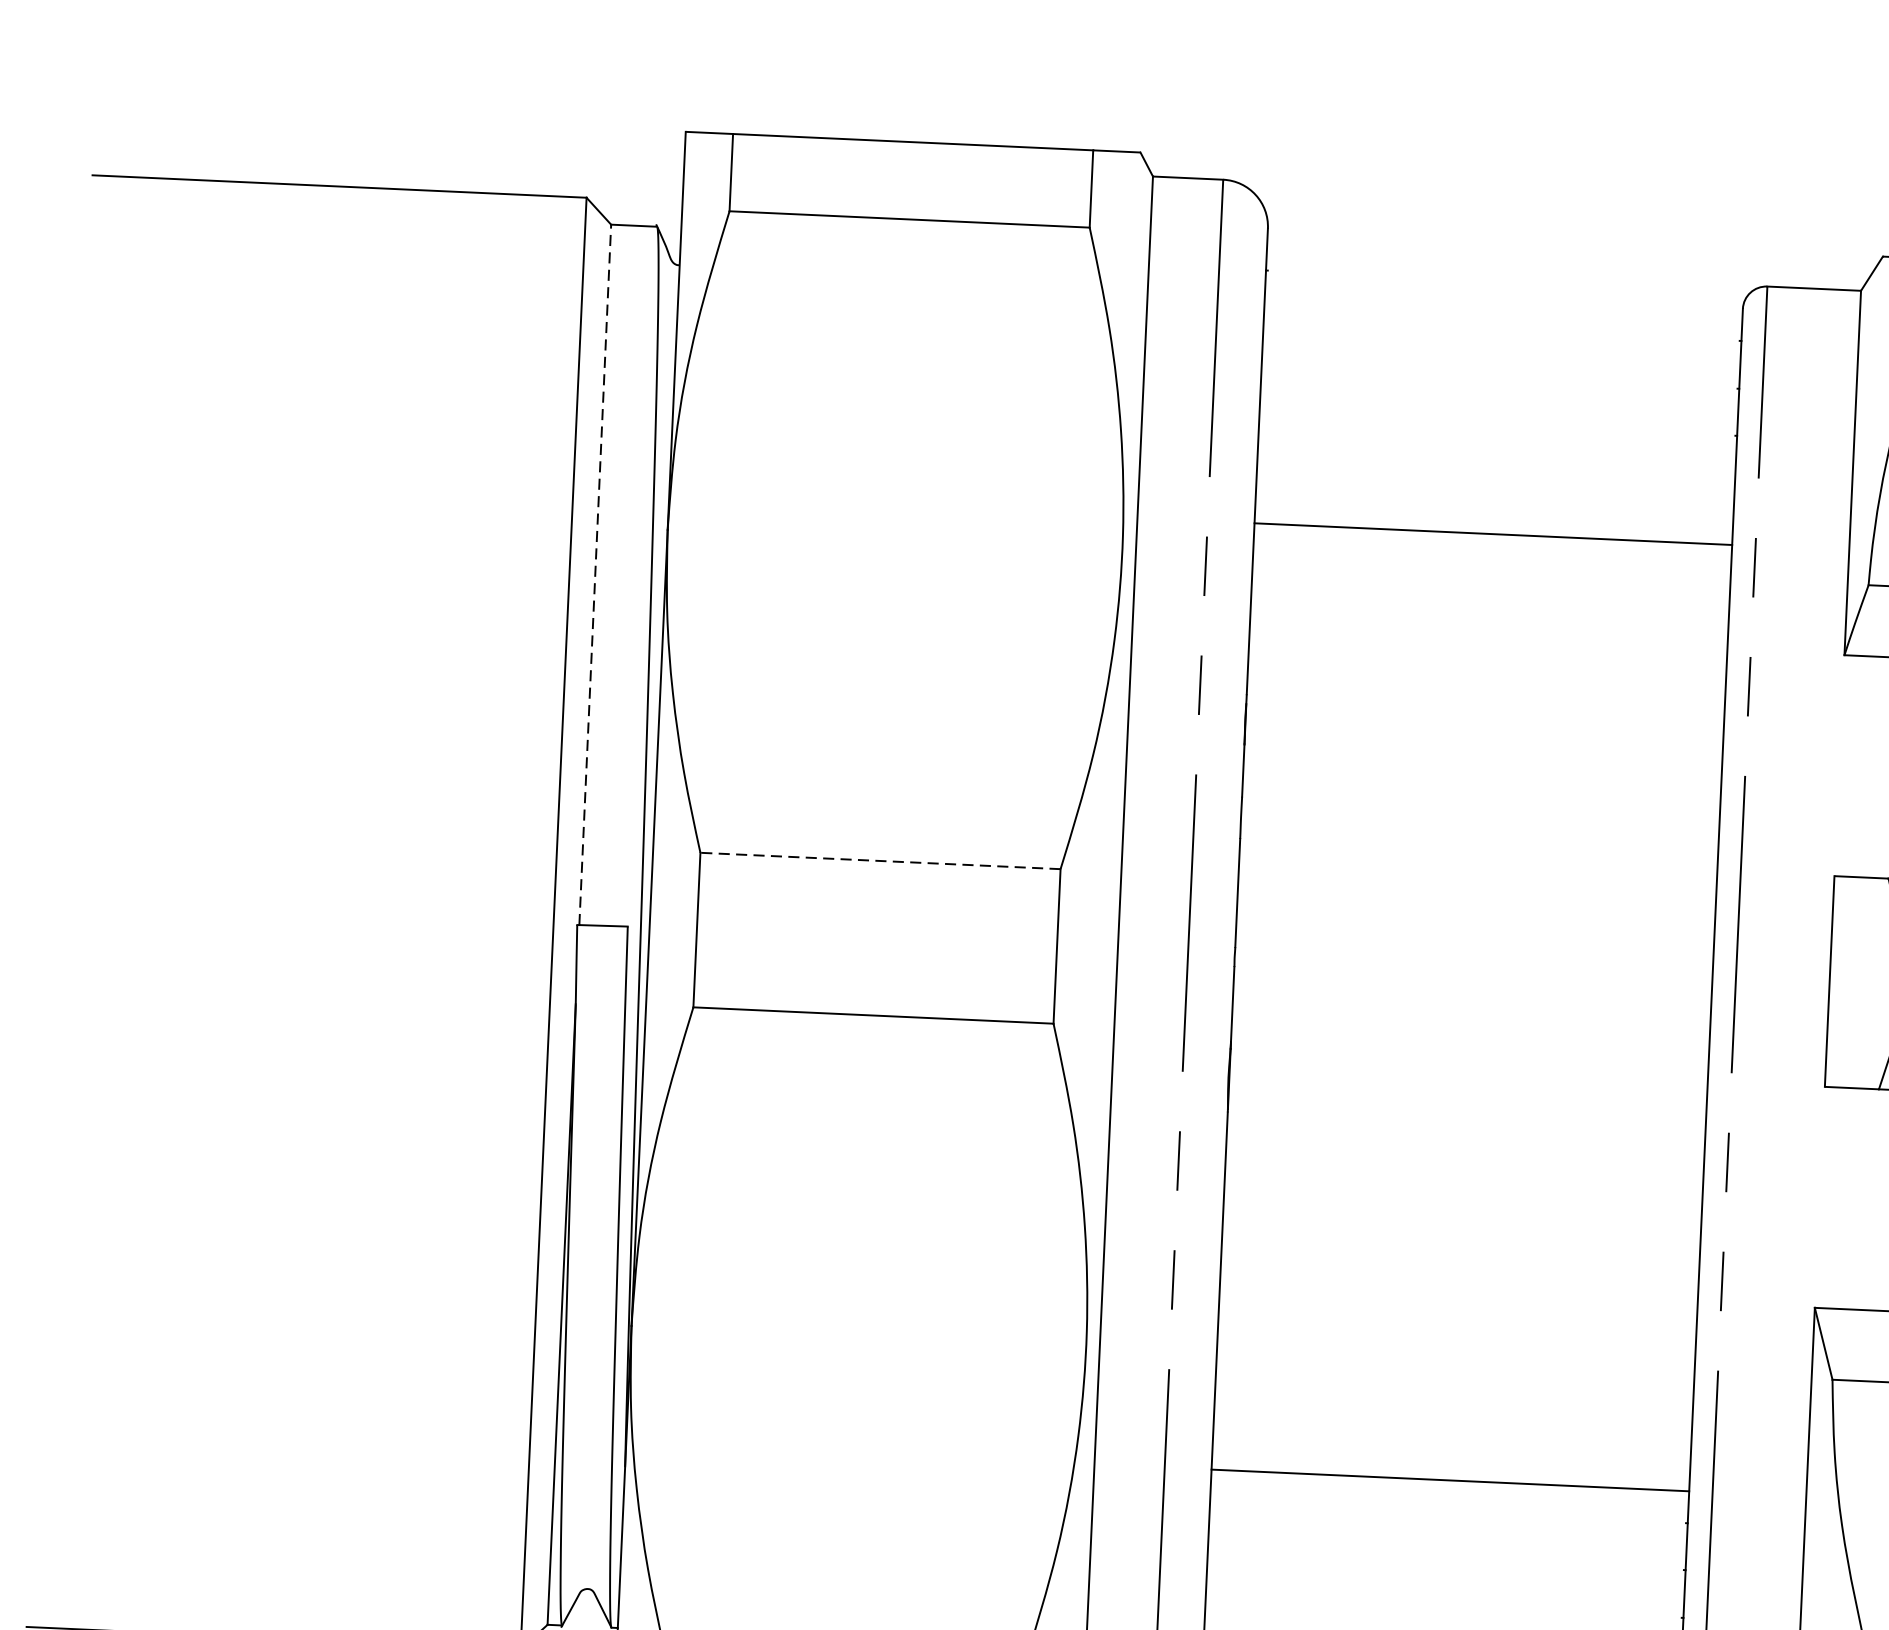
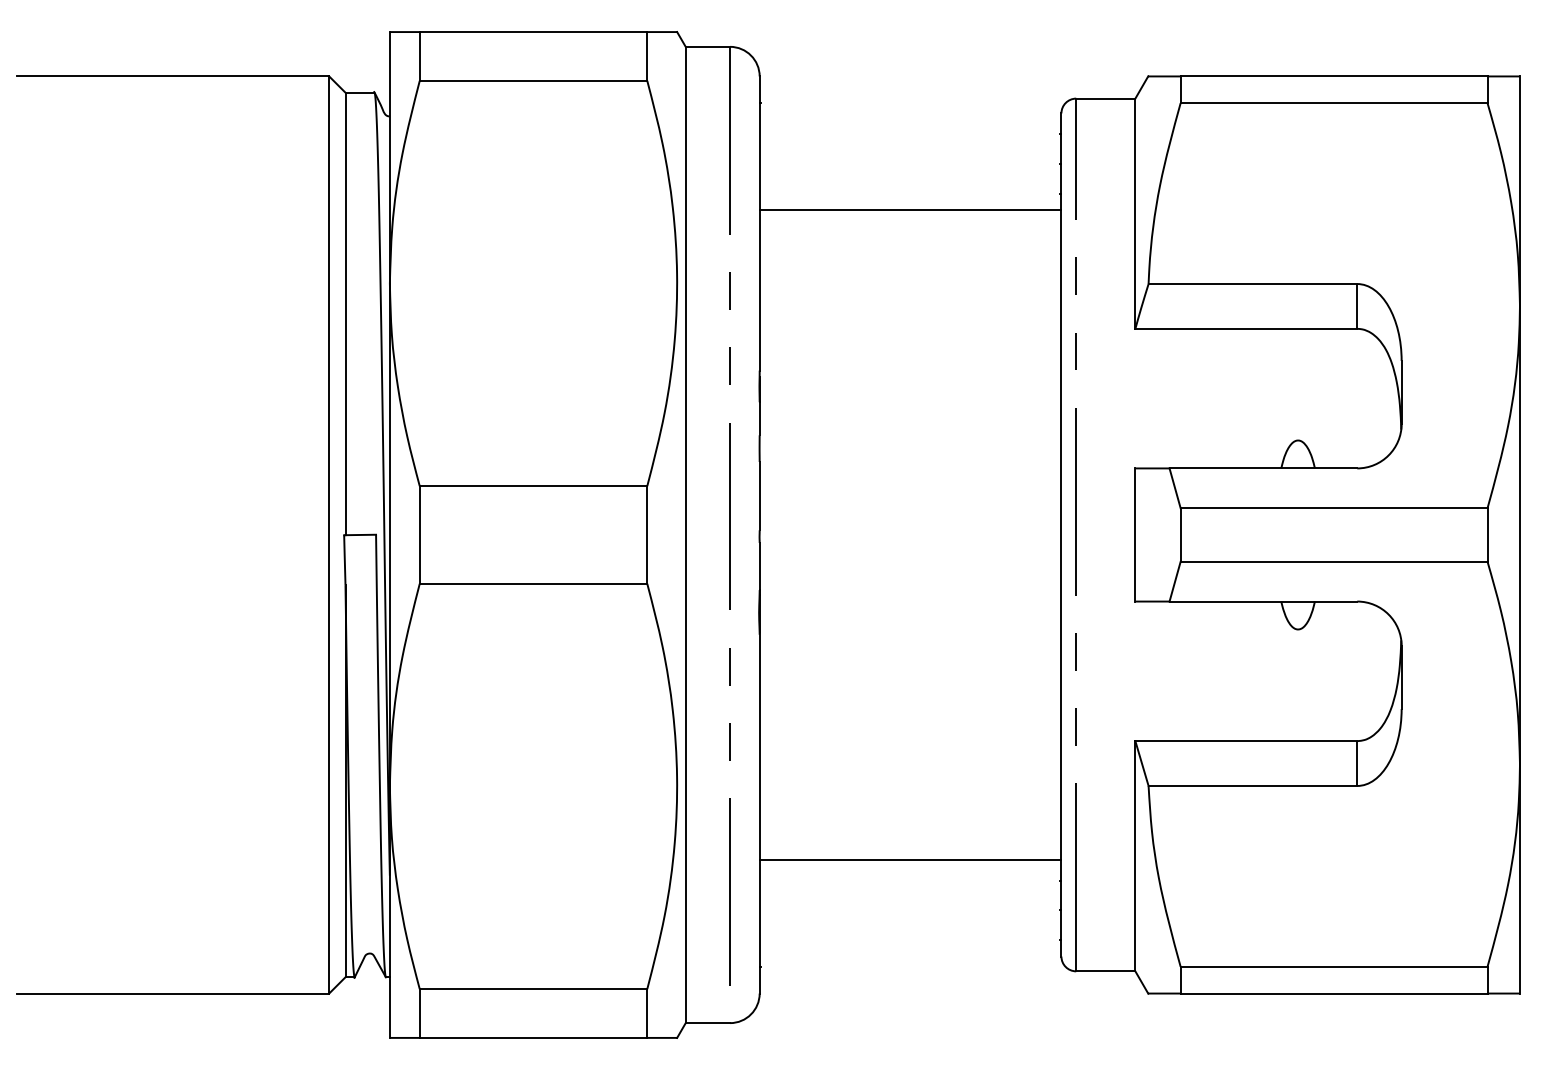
line: (1493, 534) -> (910, 209), moved
line: (595, 574) -> (345, 313), dashed -> solid
line: (880, 861) -> (533, 486), dashed -> solid

